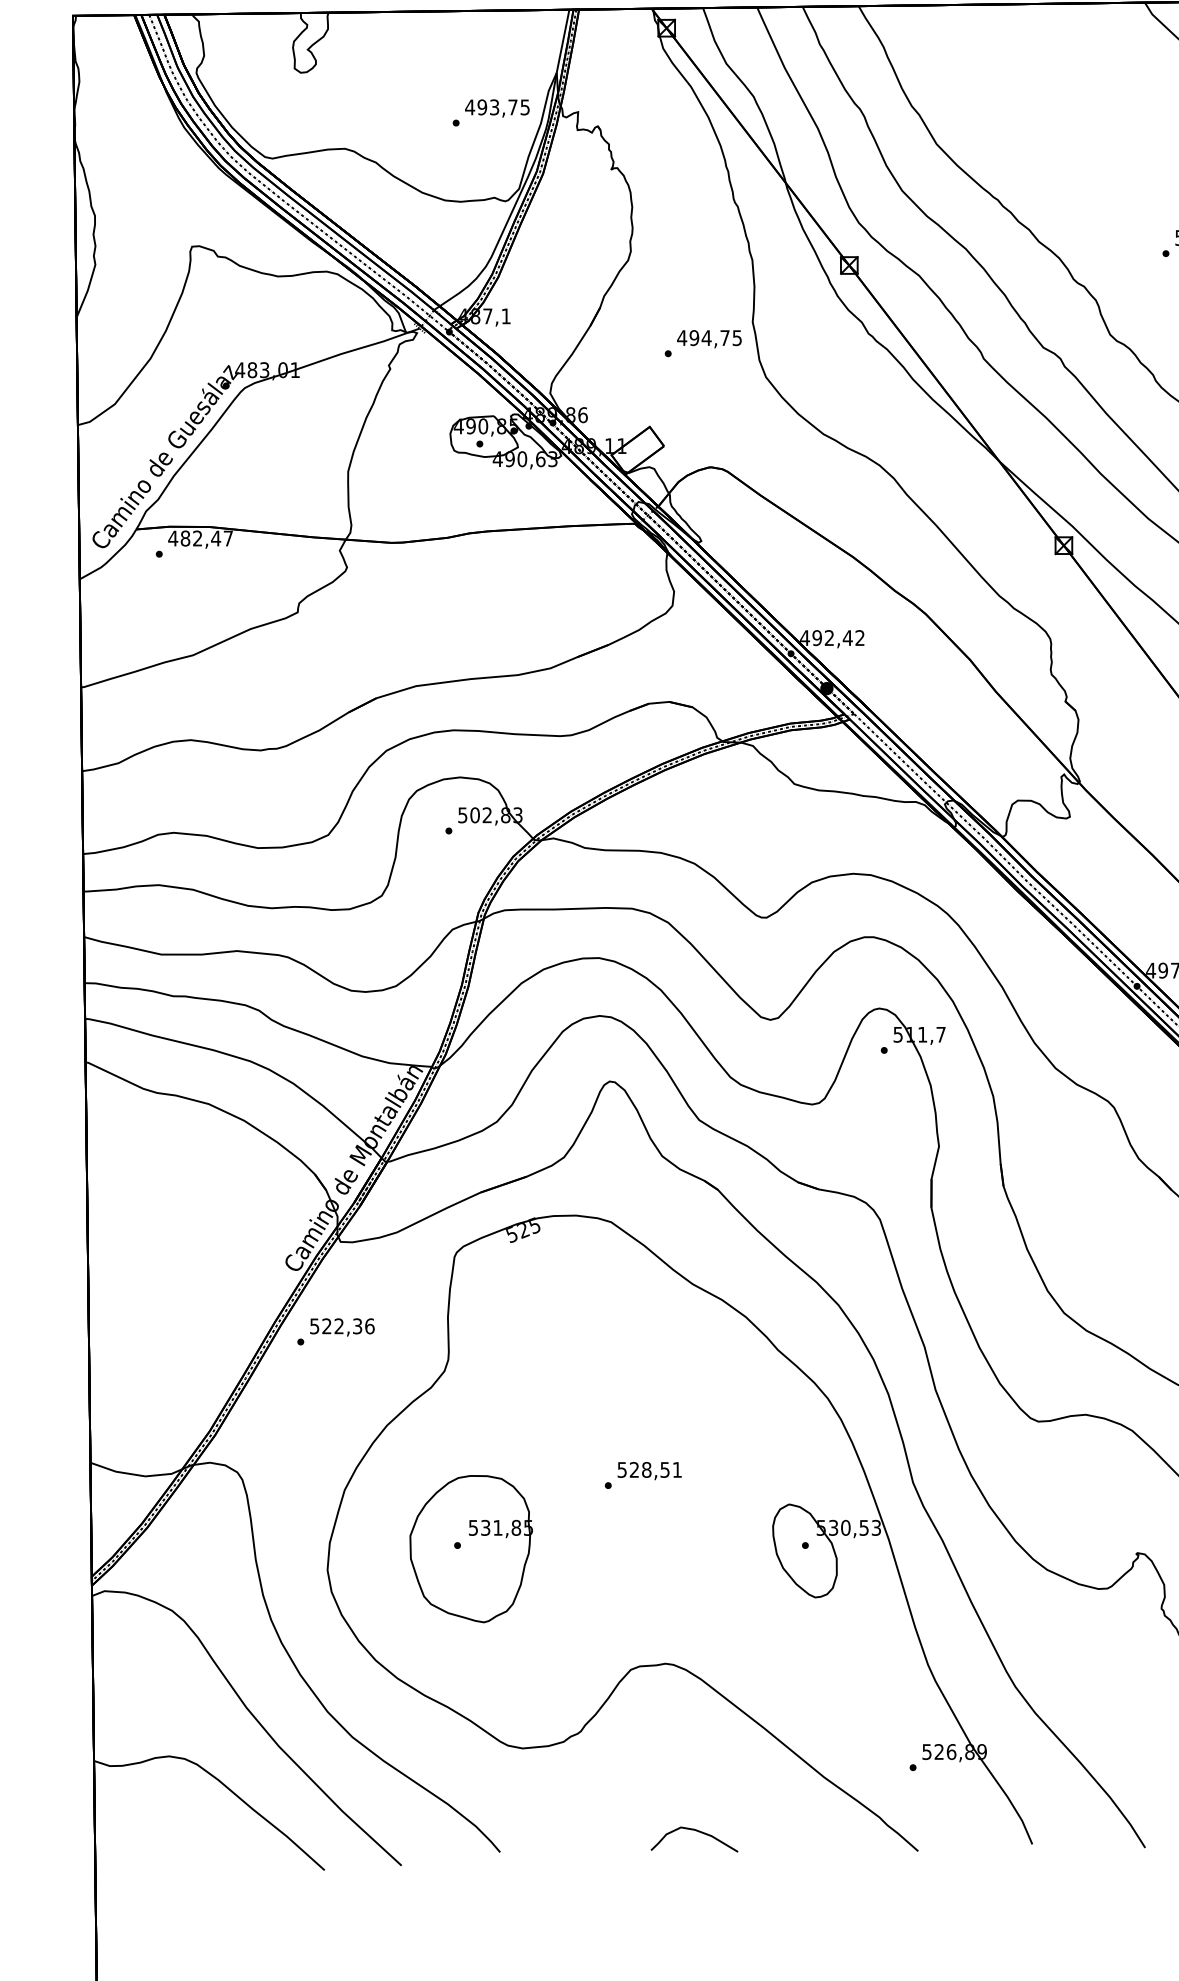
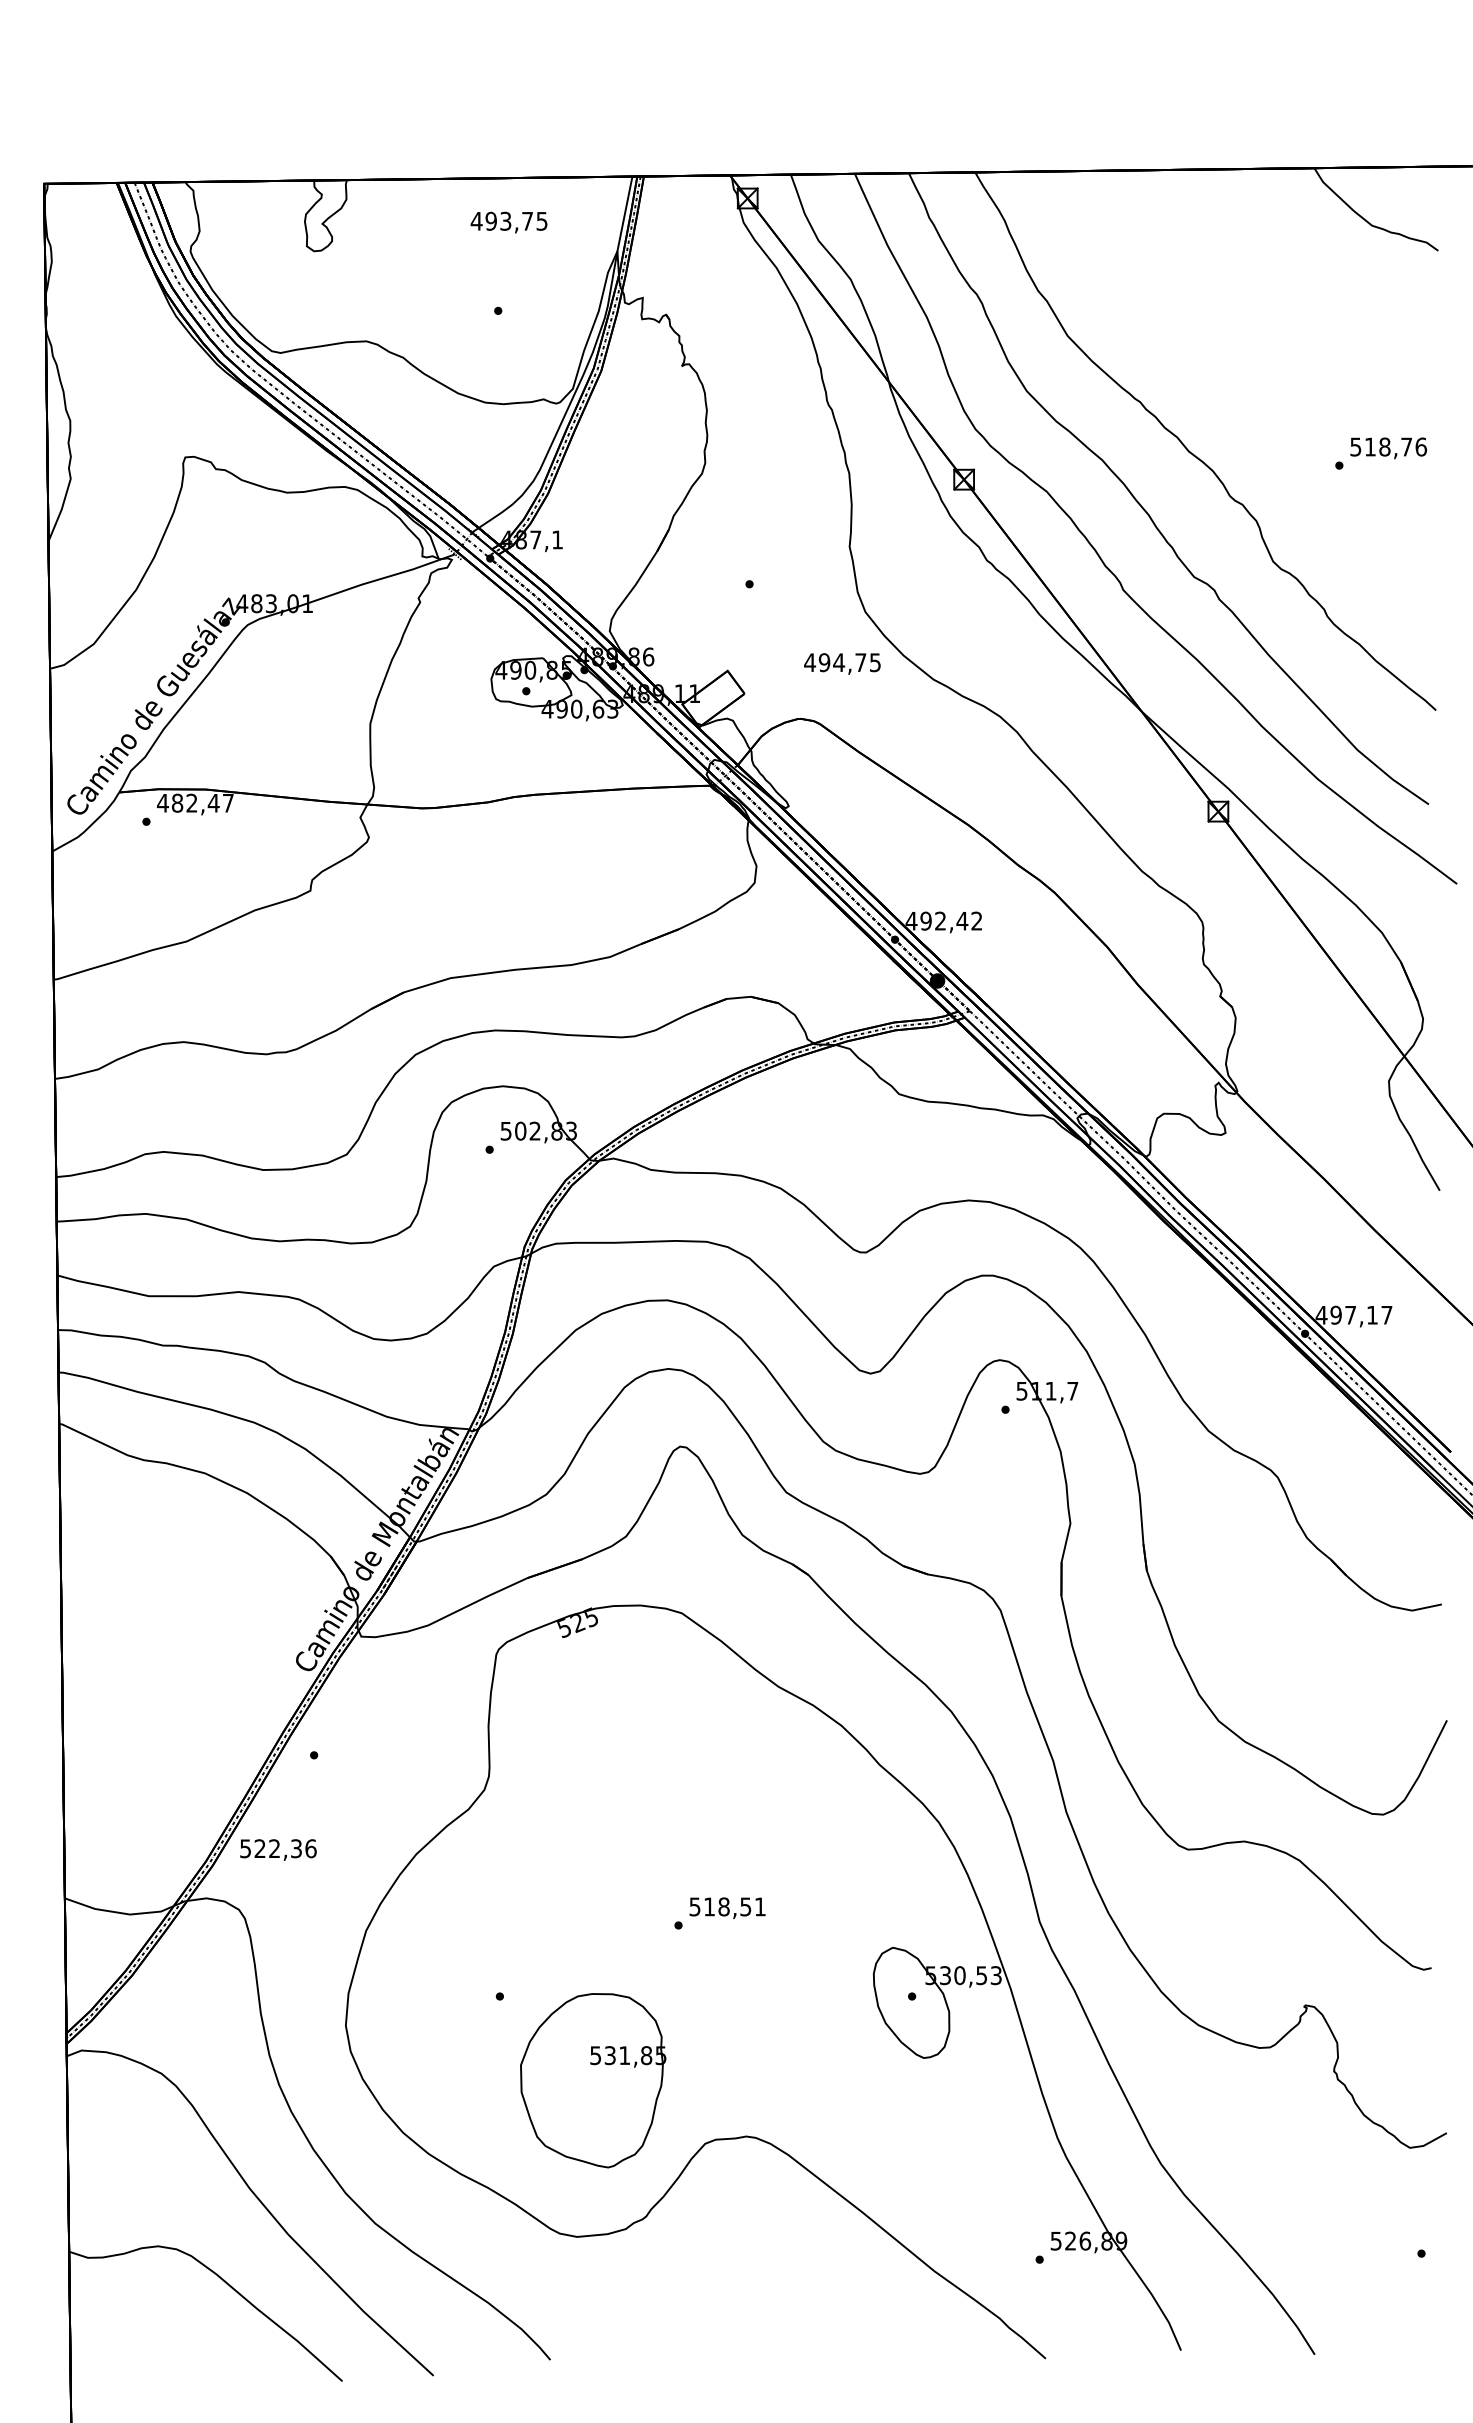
text: (496, 108) -> (508, 222), moved
text: (709, 338) -> (842, 663), moved
text: (342, 1326) -> (278, 1849), moved
text: (634, 1469) -> (709, 1906), 528,51 -> 518,51
part: (471, 1548) -> (593, 2080), moved
curve: (696, 1831) -> (783, 2335), removed

